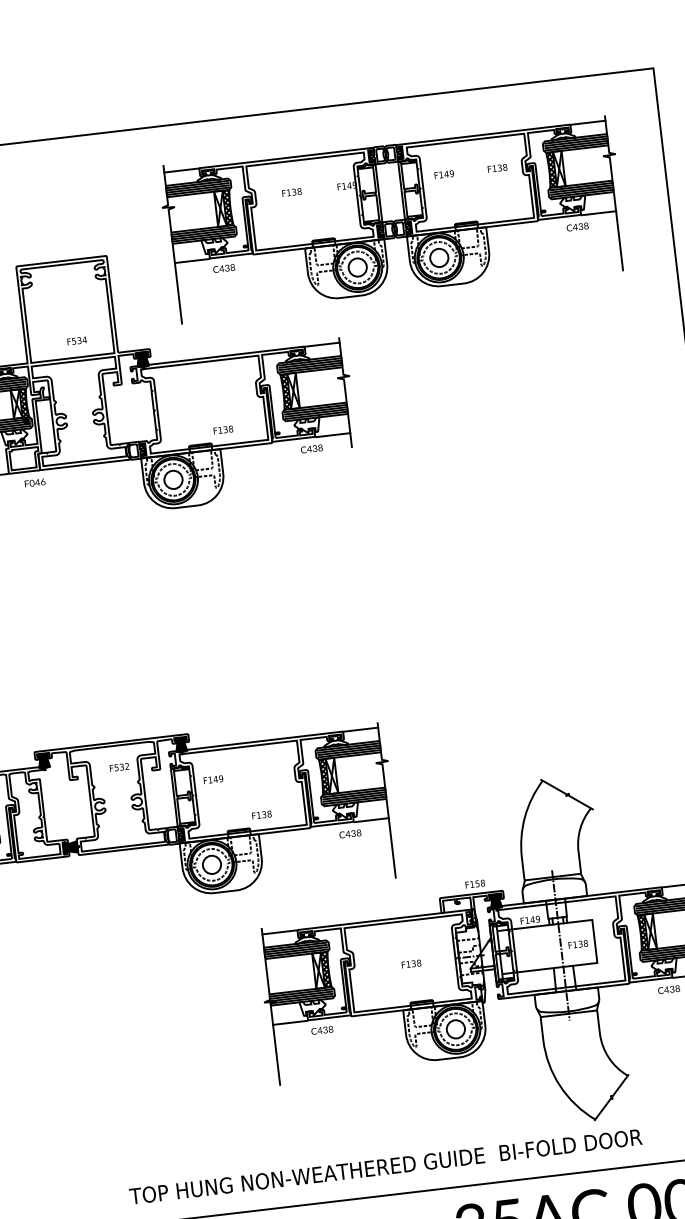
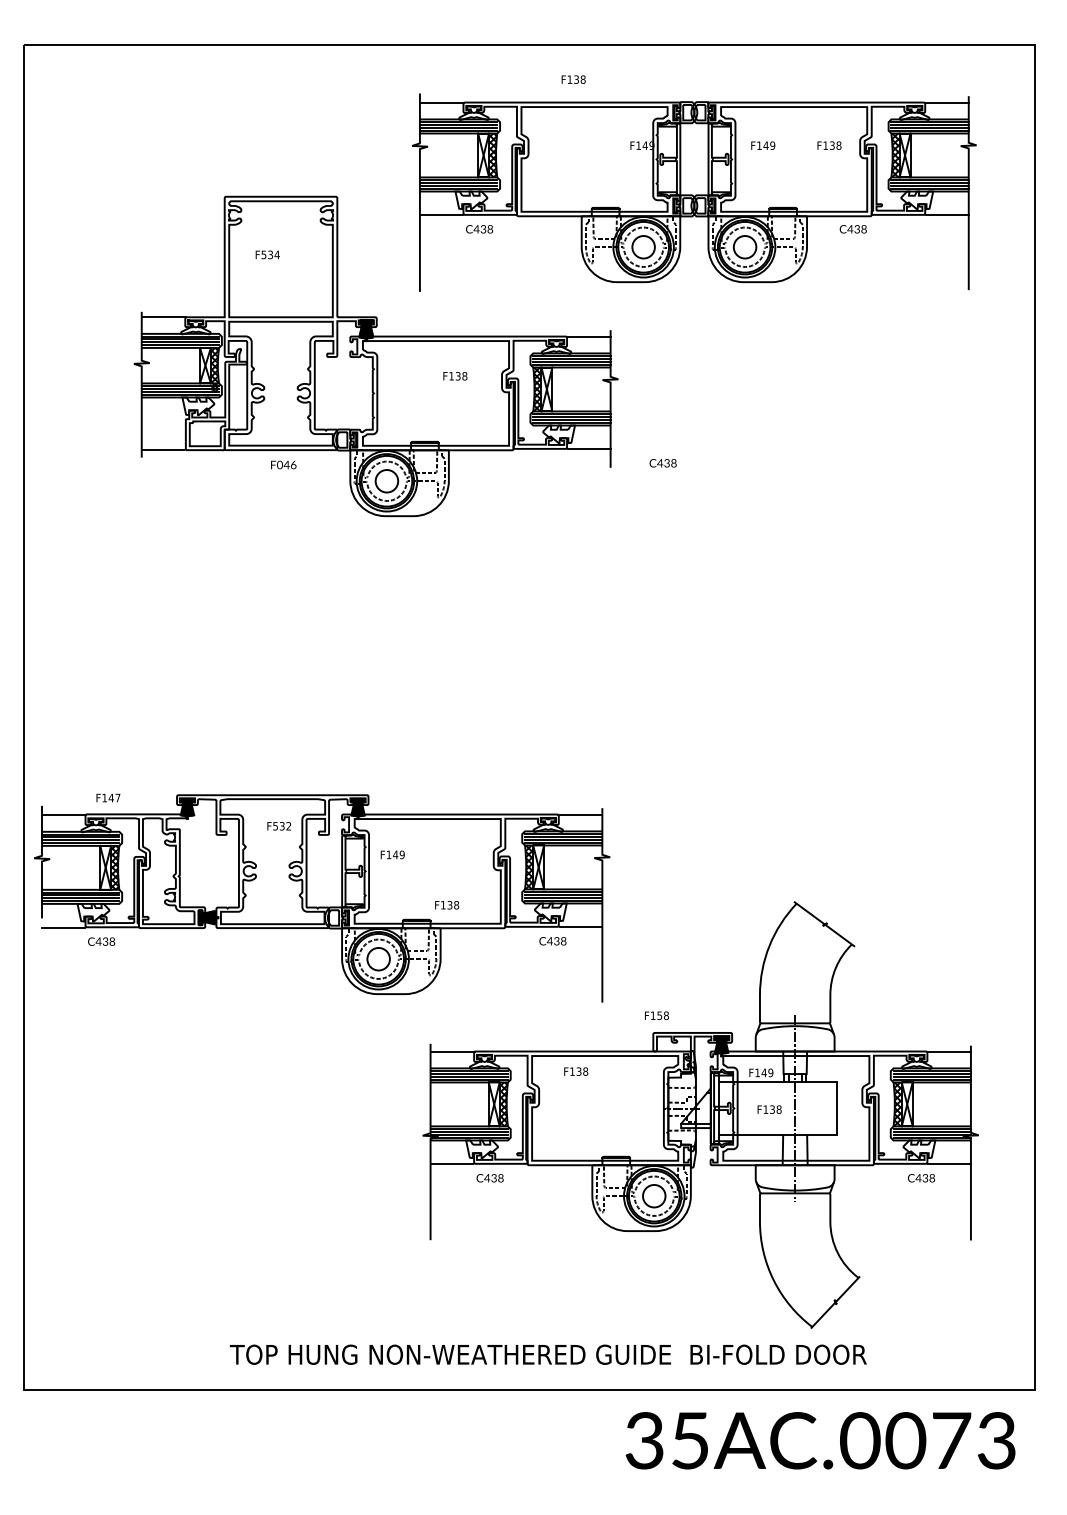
text: (291, 192) -> (573, 79), moved
text: (577, 227) -> (852, 229), moved
text: (76, 340) -> (267, 254), moved
text: (223, 430) -> (455, 376), moved
text: (311, 449) -> (662, 463), moved
text: (34, 482) -> (283, 464), moved
text: (474, 883) -> (656, 1015), moved
text: (578, 944) -> (769, 1109), moved
text: (411, 963) -> (576, 1071), moved

